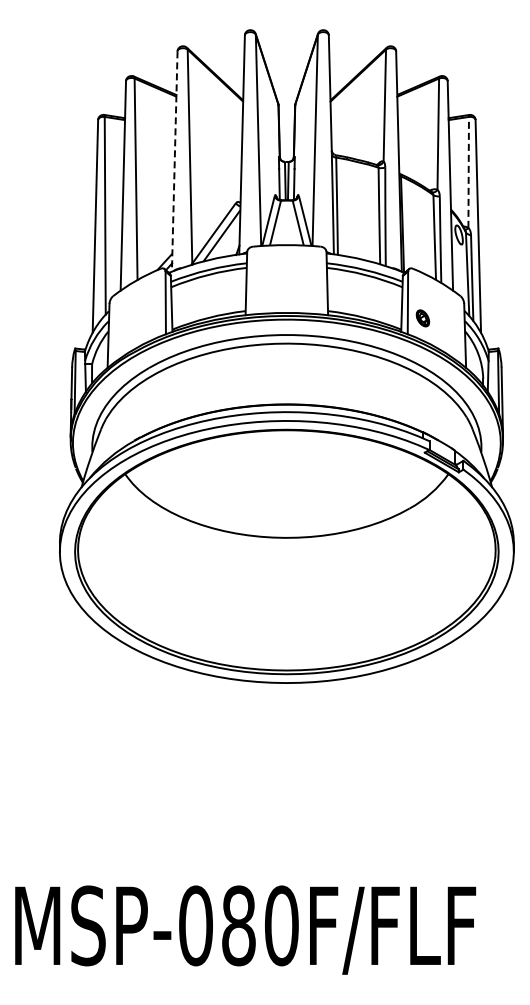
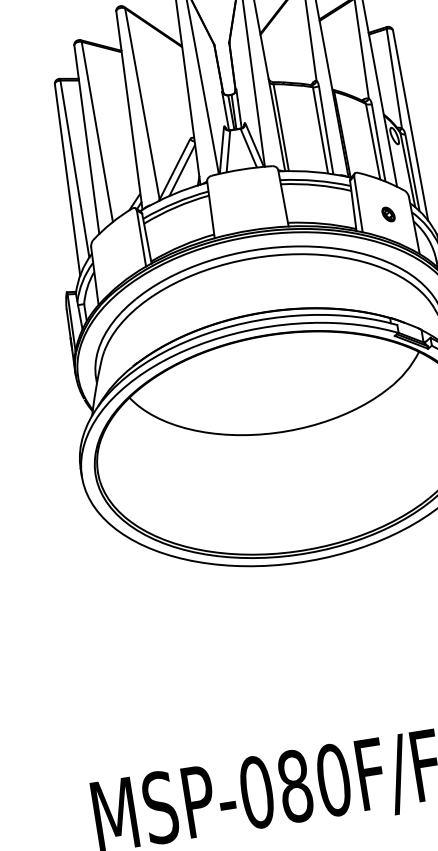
line: (174, 162) -> (129, 111), dashed -> solid
line: (468, 171) -> (394, 77), dashed -> solid
part: (422, 318) -> (388, 214), moved

